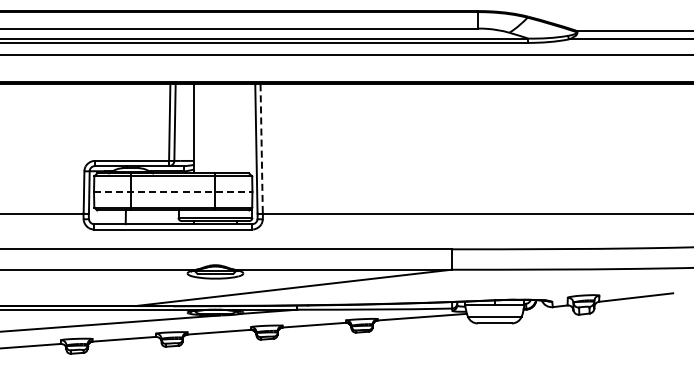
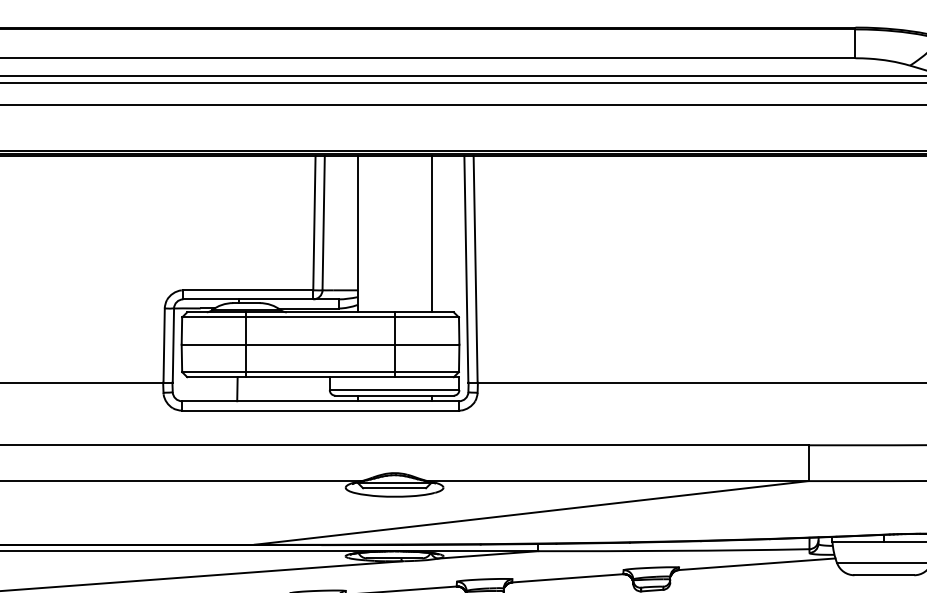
line: (236, 128) -> (431, 233), added
line: (261, 148) -> (475, 268), dashed -> solid
line: (173, 191) -> (321, 343), dashed -> solid

